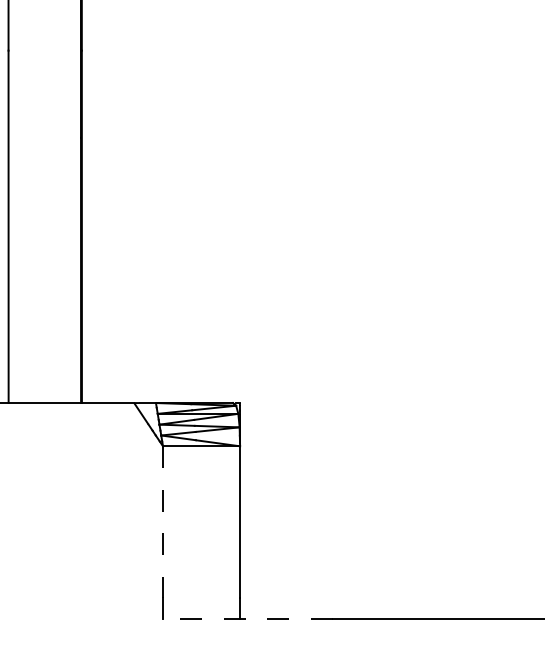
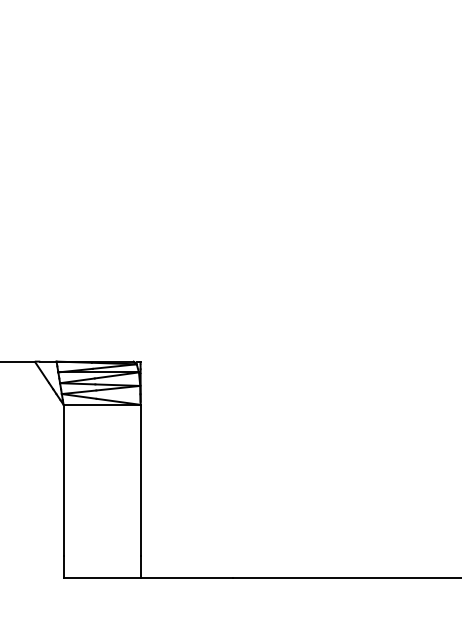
line: (163, 522) -> (64, 481), dashed -> solid
line: (247, 619) -> (148, 578), dashed -> solid

